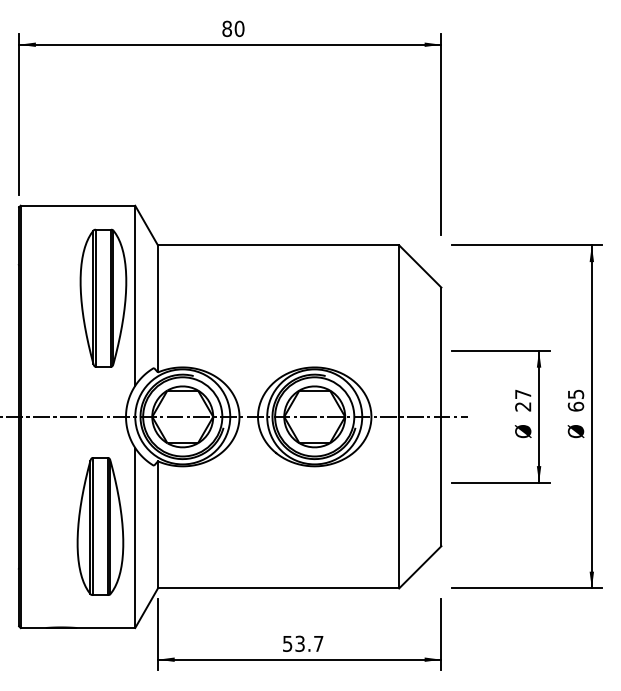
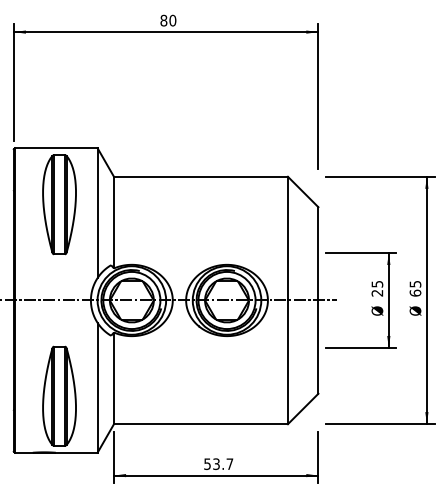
part: (103, 297) -> (59, 204), moved
text: (523, 393) -> (377, 283), 27 -> 25
part: (100, 526) -> (59, 396), moved

